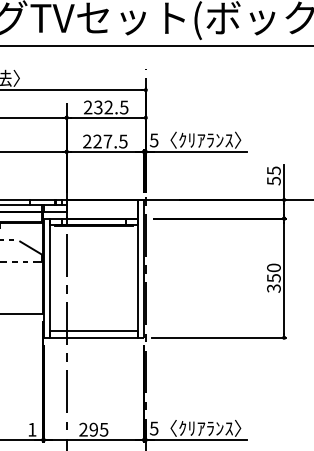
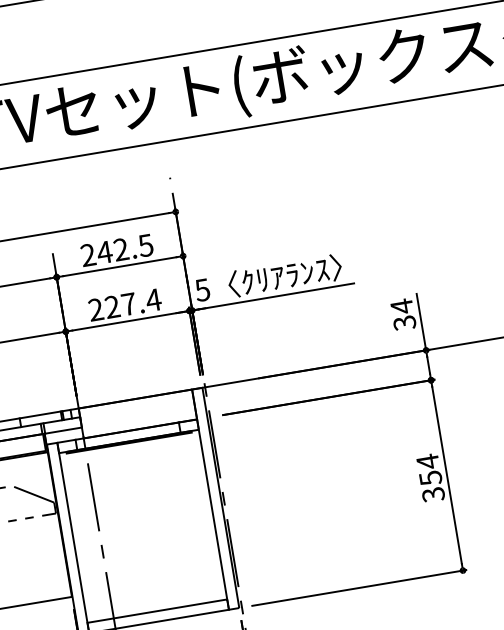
text: (97, 107) -> (103, 252), 232.5 -> 242.5
text: (122, 141) -> (152, 300), 227.5 -> 227.4
text: (273, 175) -> (402, 314), 55 -> 34
text: (273, 267) -> (427, 461), 350 -> 354

